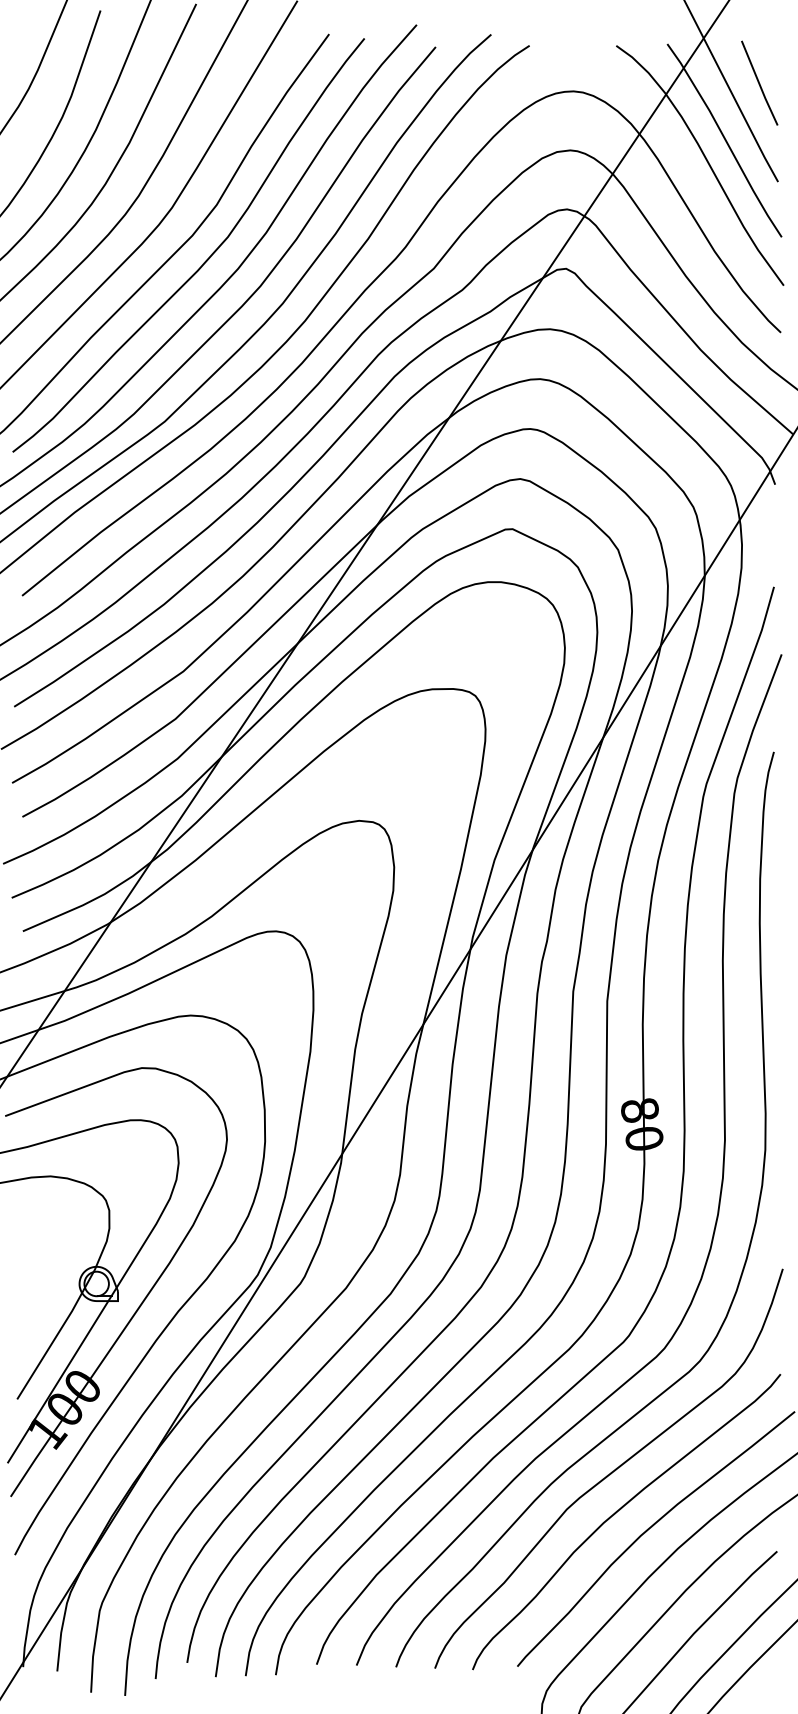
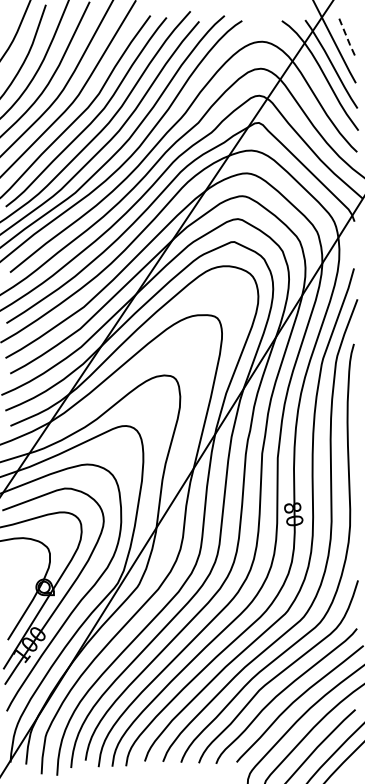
line: (759, 84) -> (347, 38), solid -> dashed

